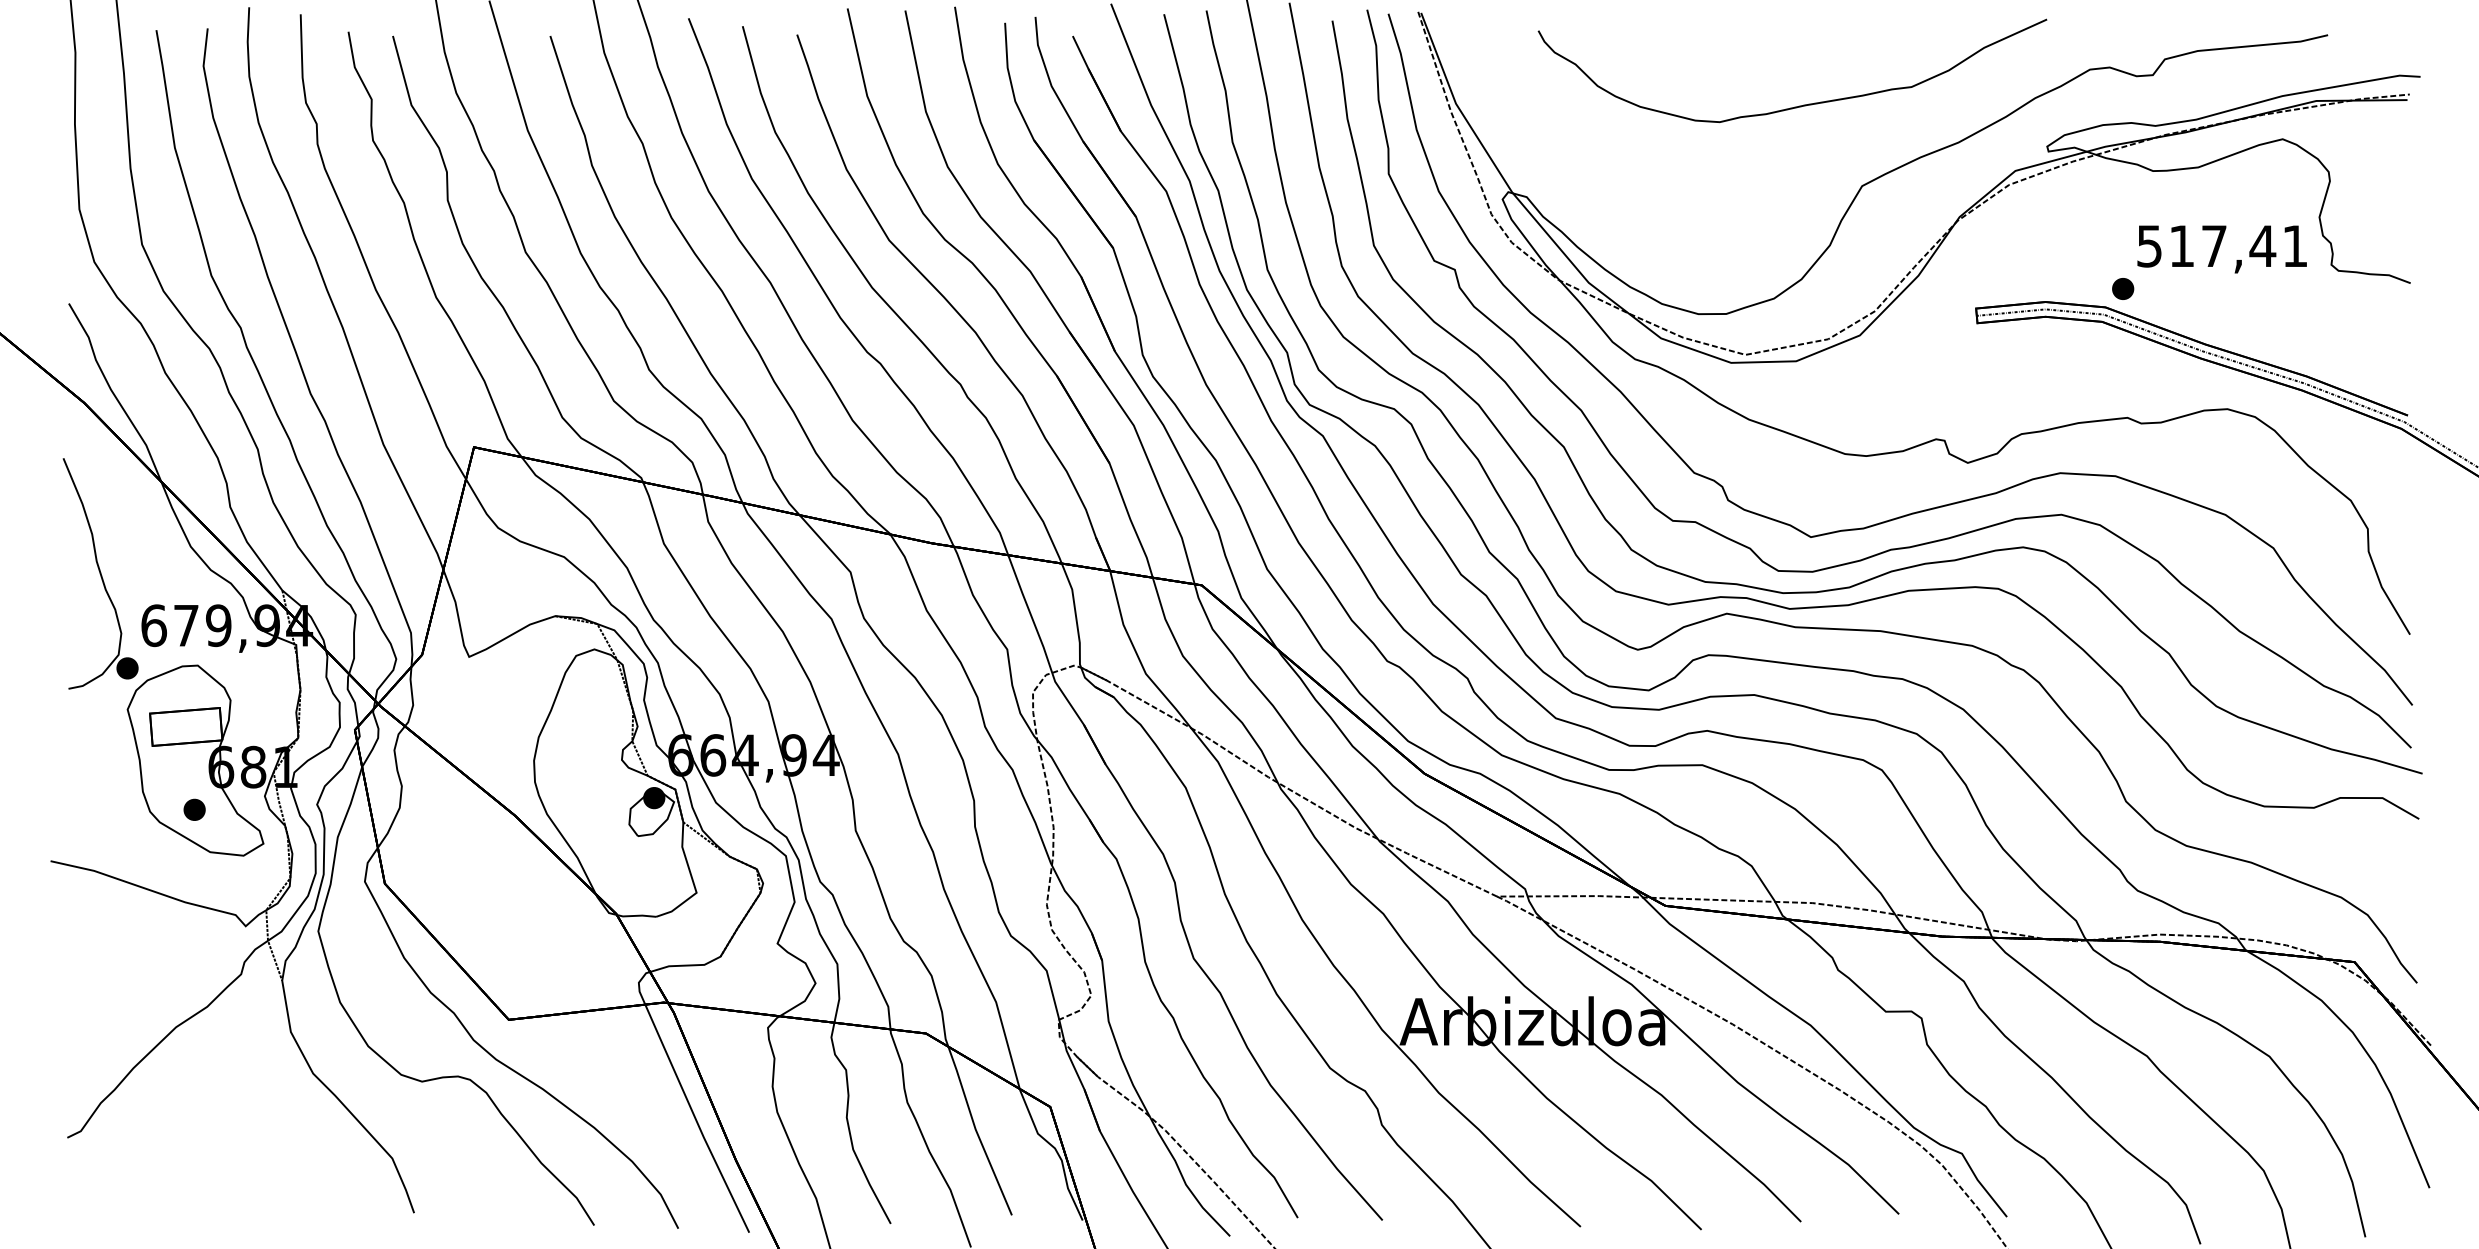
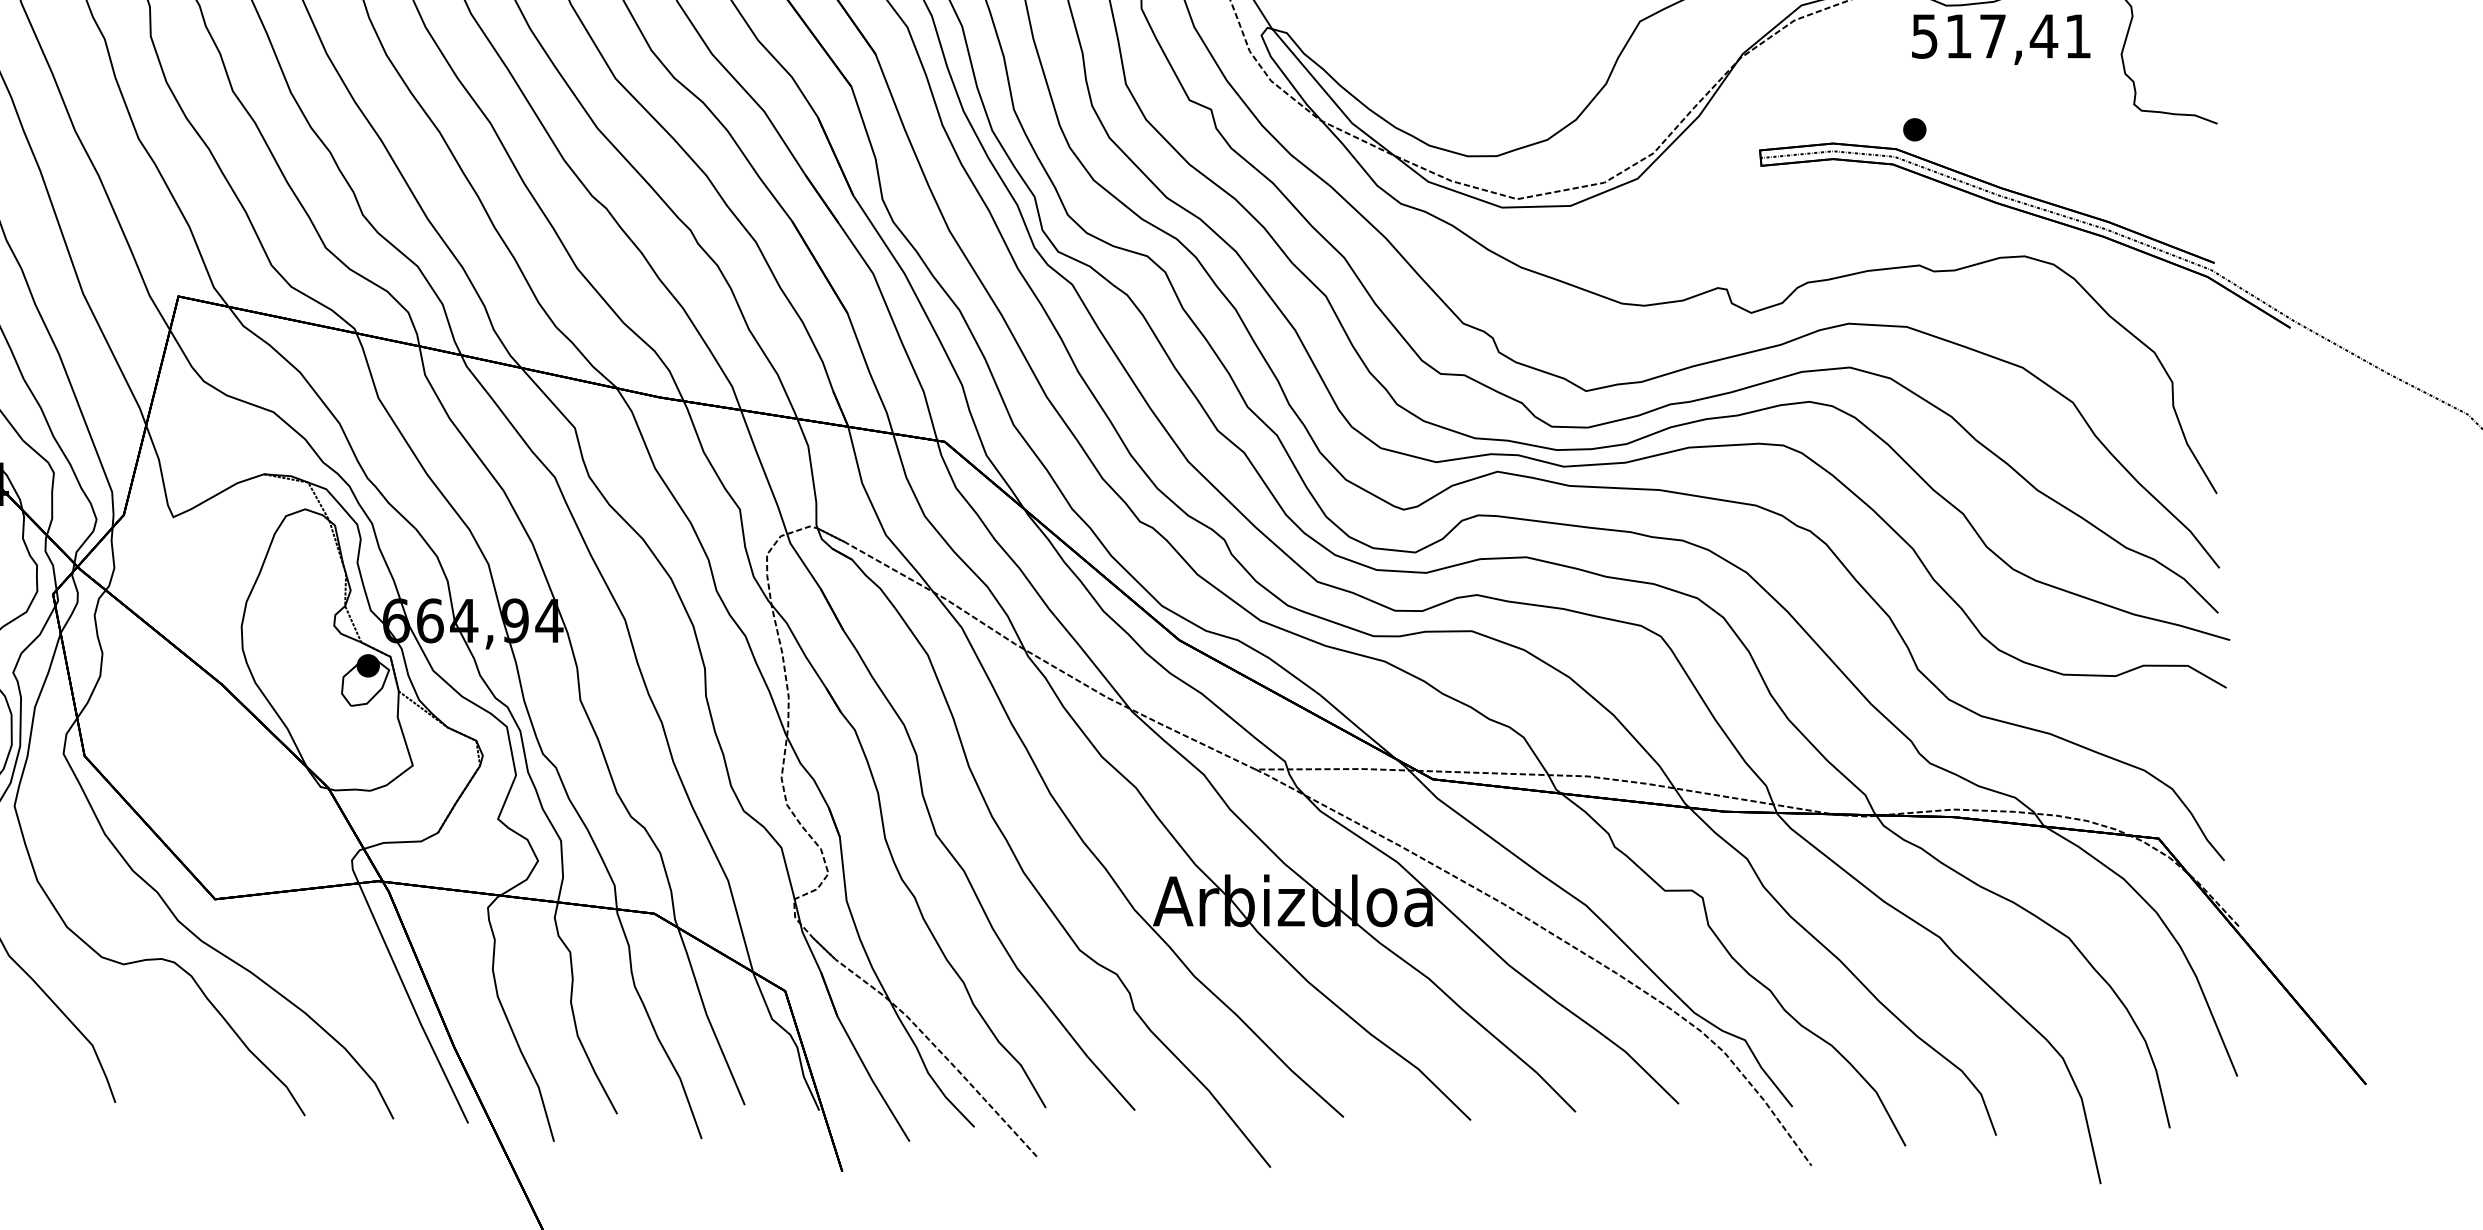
text: (2221, 249) -> (2000, 39), moved

